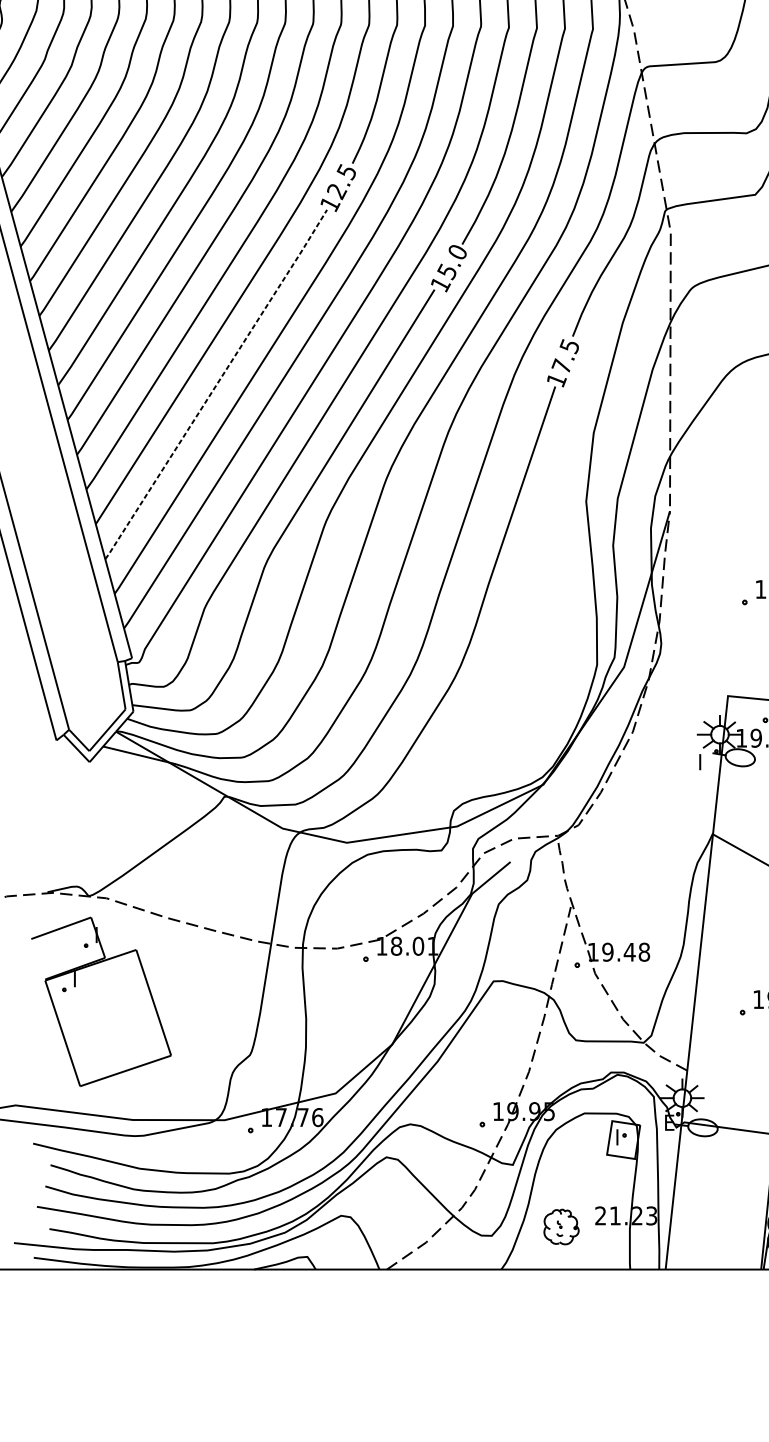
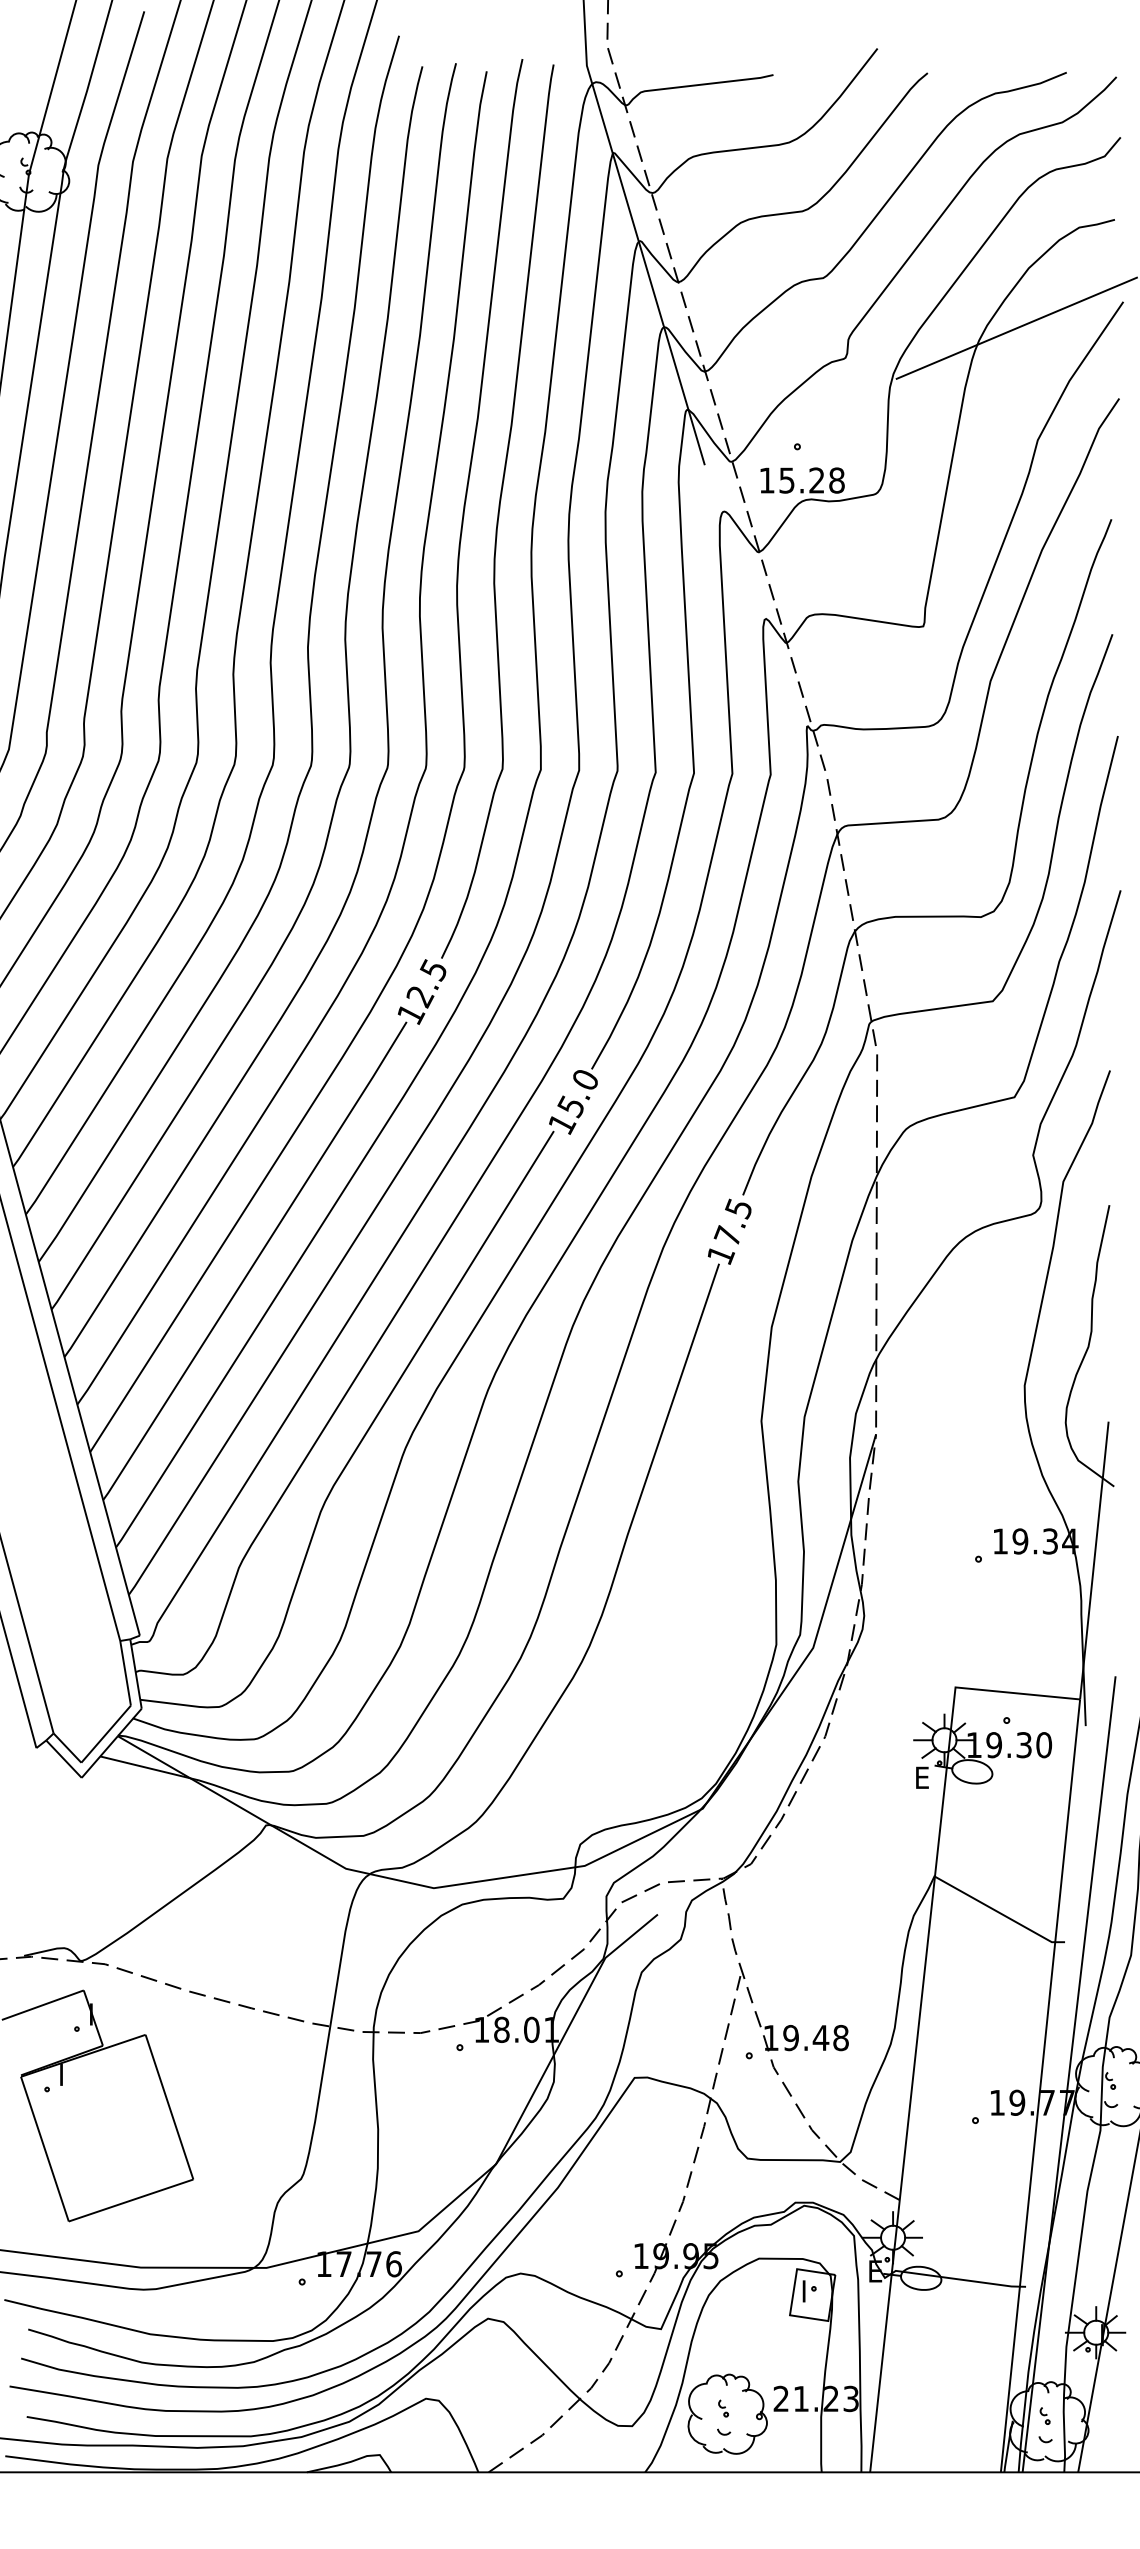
line: (216, 384) -> (255, 1261), dashed -> solid
text: (704, 761) -> (923, 1777), I -> E
part: (561, 1226) -> (727, 2413), size x1.67

